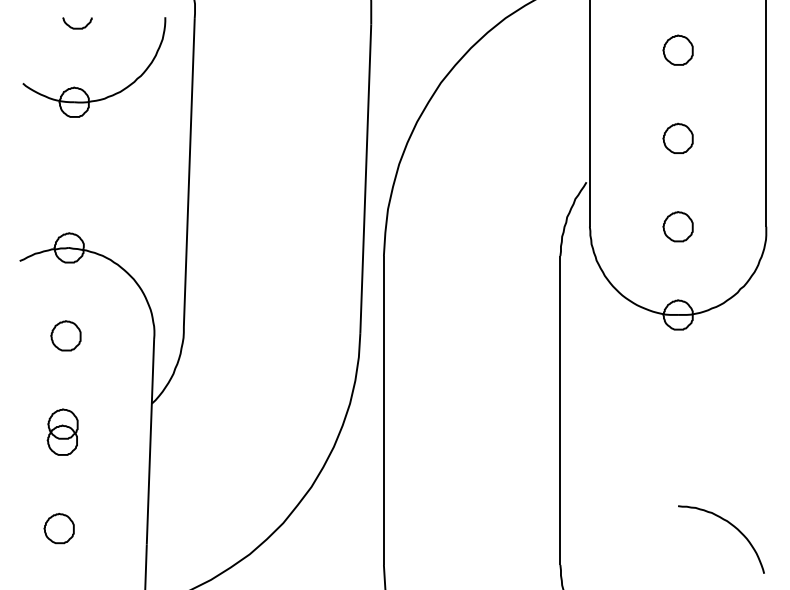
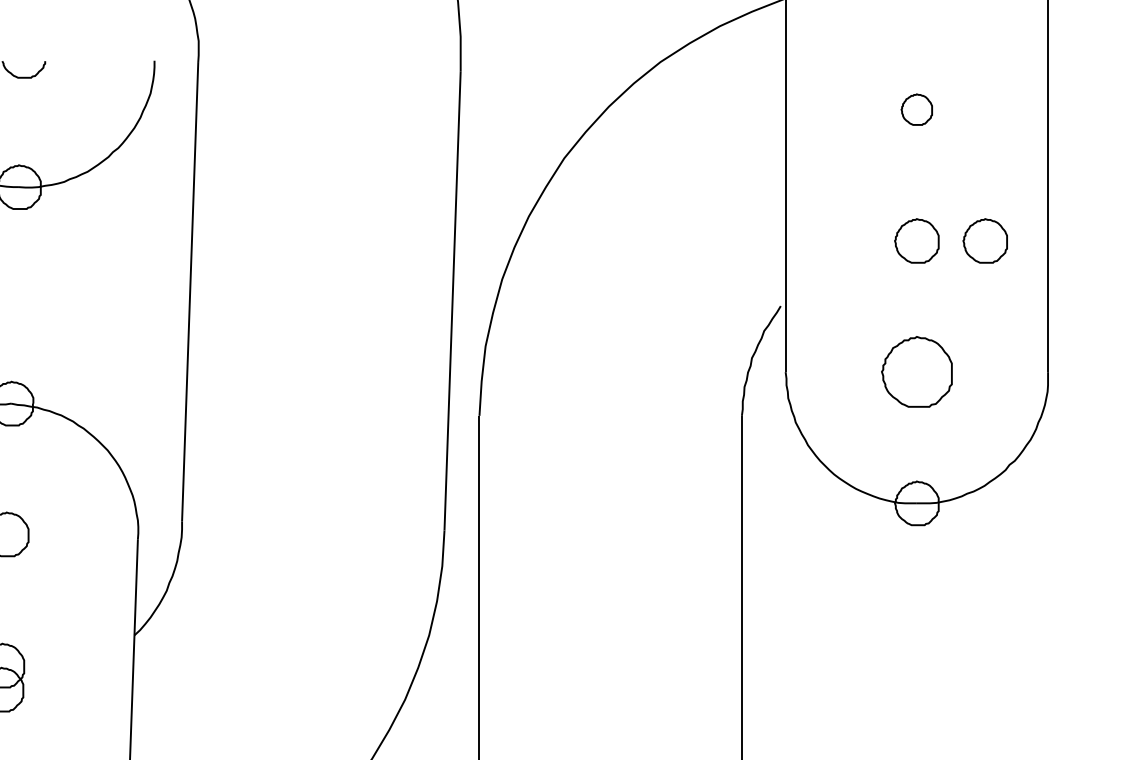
part: (677, 49) -> (916, 108), size x0.7
part: (723, 137) -> (984, 239), added
part: (677, 226) -> (916, 371), size x1.6

